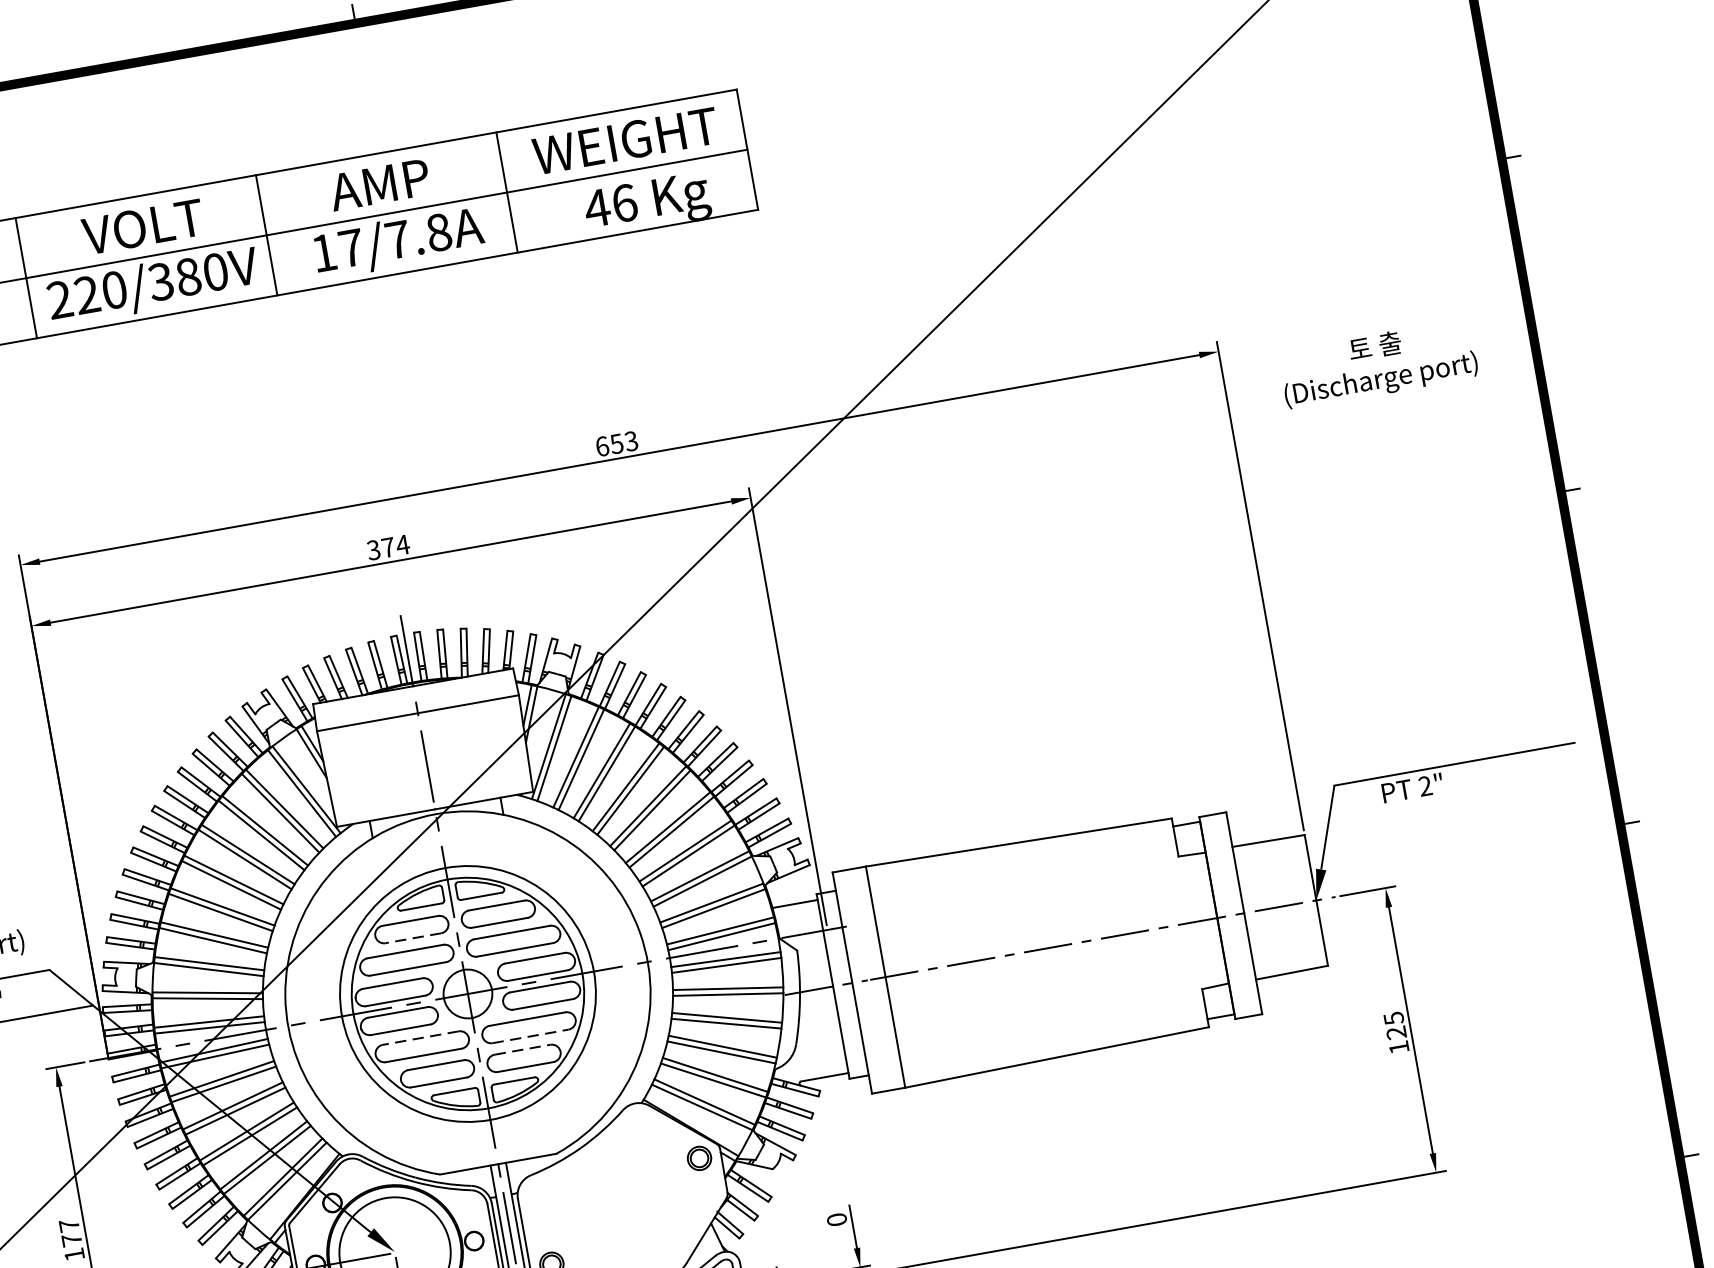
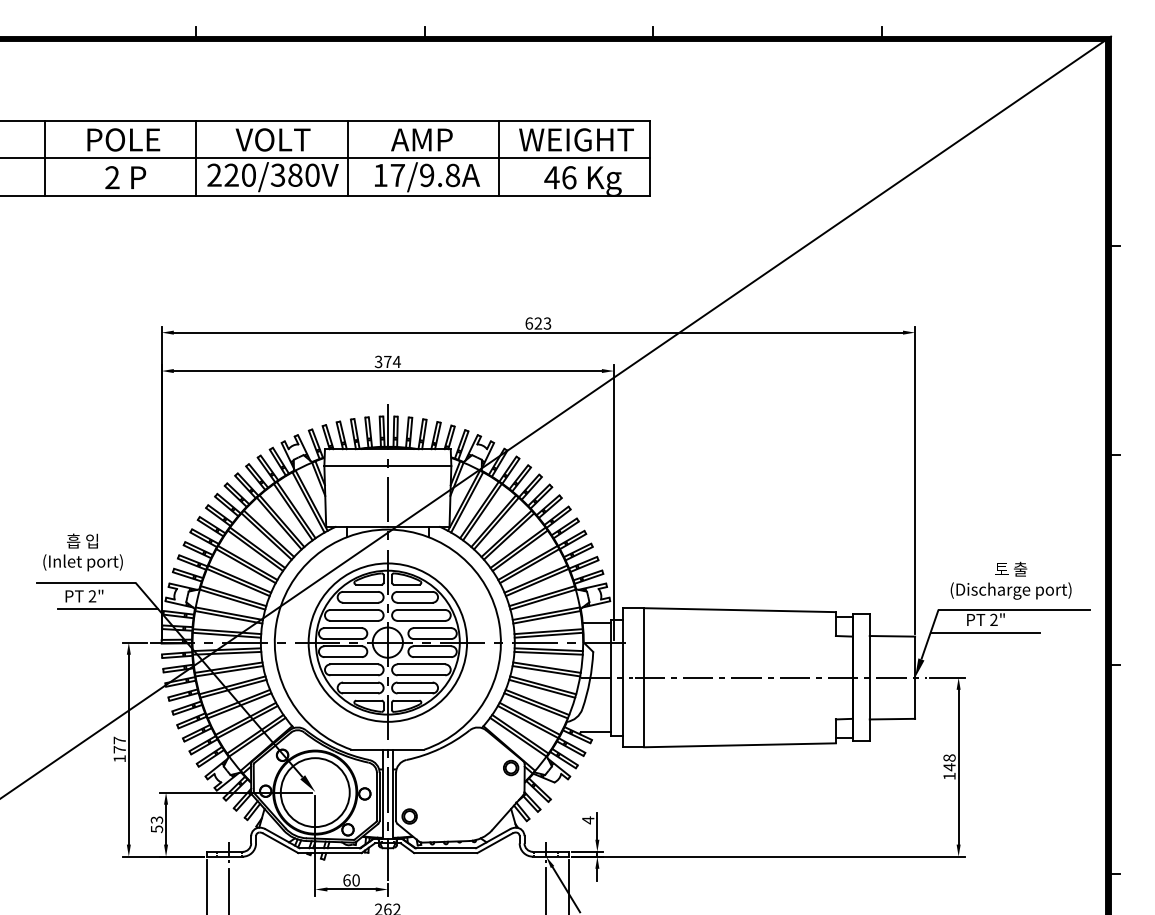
text: (398, 239) -> (427, 175), 17/7.8A -> 17/9.8A
text: (1377, 364) -> (1010, 580), moved
text: (617, 443) -> (538, 323), 653 -> 623
line: (1415, 808) -> (985, 632), added
line: (413, 937) -> (360, 602), dashed -> solid
text: (1395, 1025) -> (949, 762), 125 -> 148
line: (530, 1036) -> (421, 675), dashed -> solid
line: (421, 1038) -> (354, 664), dashed -> solid
line: (523, 1049) -> (415, 682), dashed -> solid
text: (837, 1219) -> (588, 820), 0 -> 4

